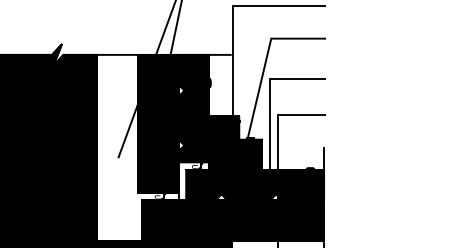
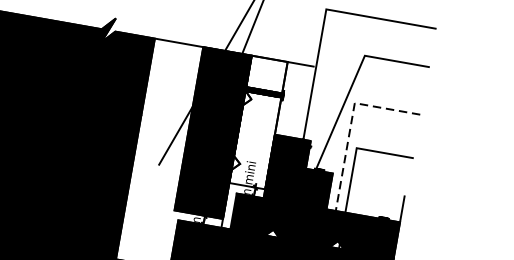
line: (269, 102) -> (349, 131), solid -> dashed
fill: (193, 108) -> (258, 122), removed

